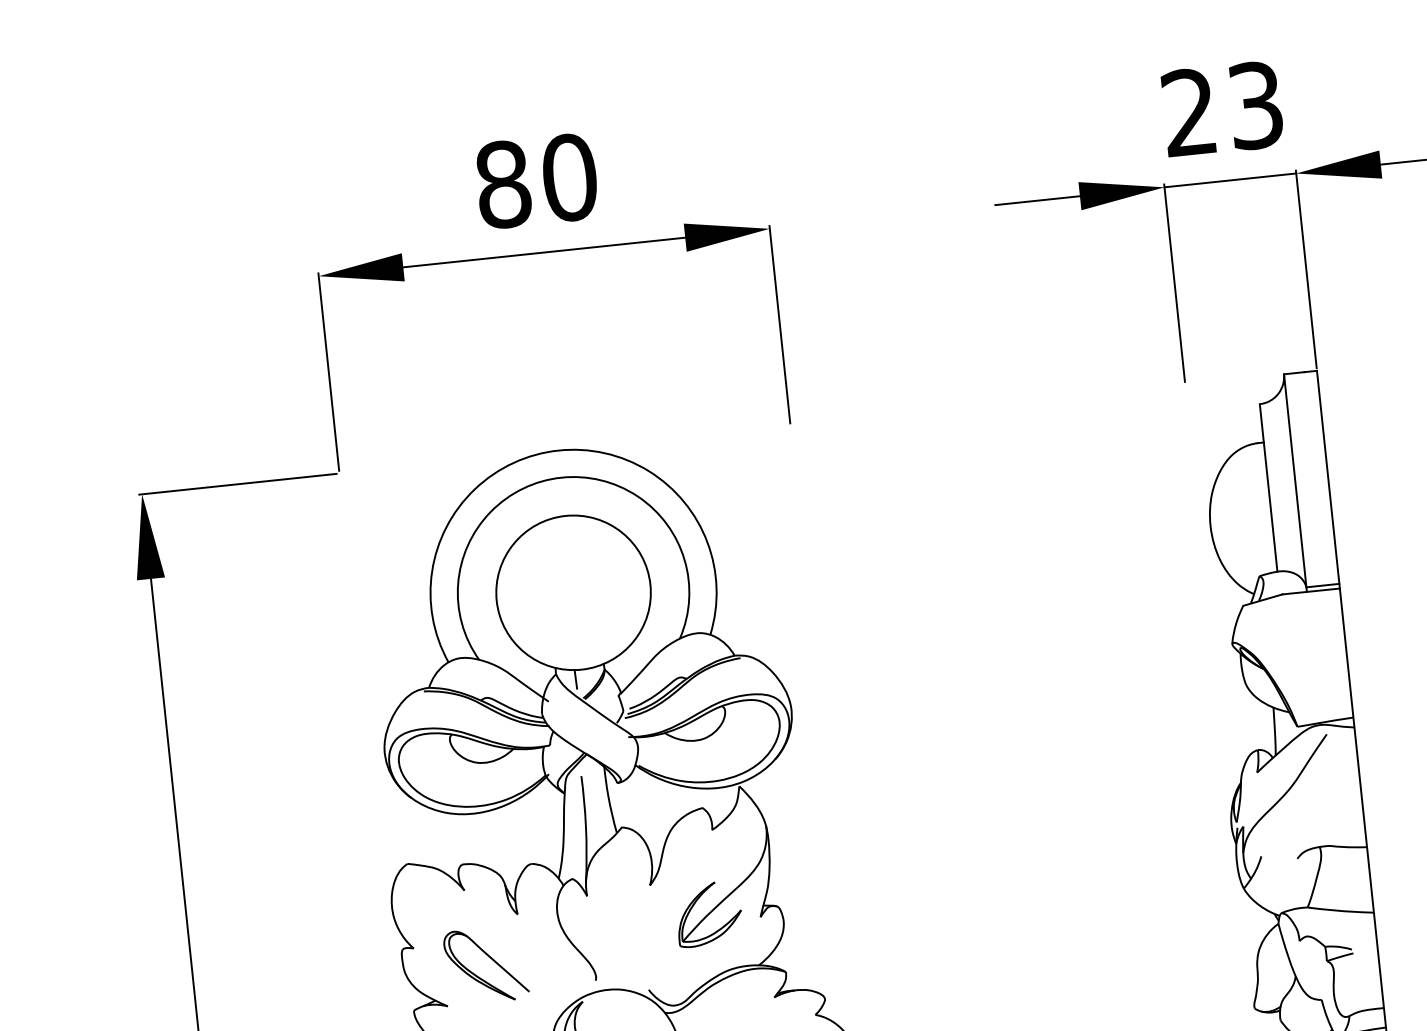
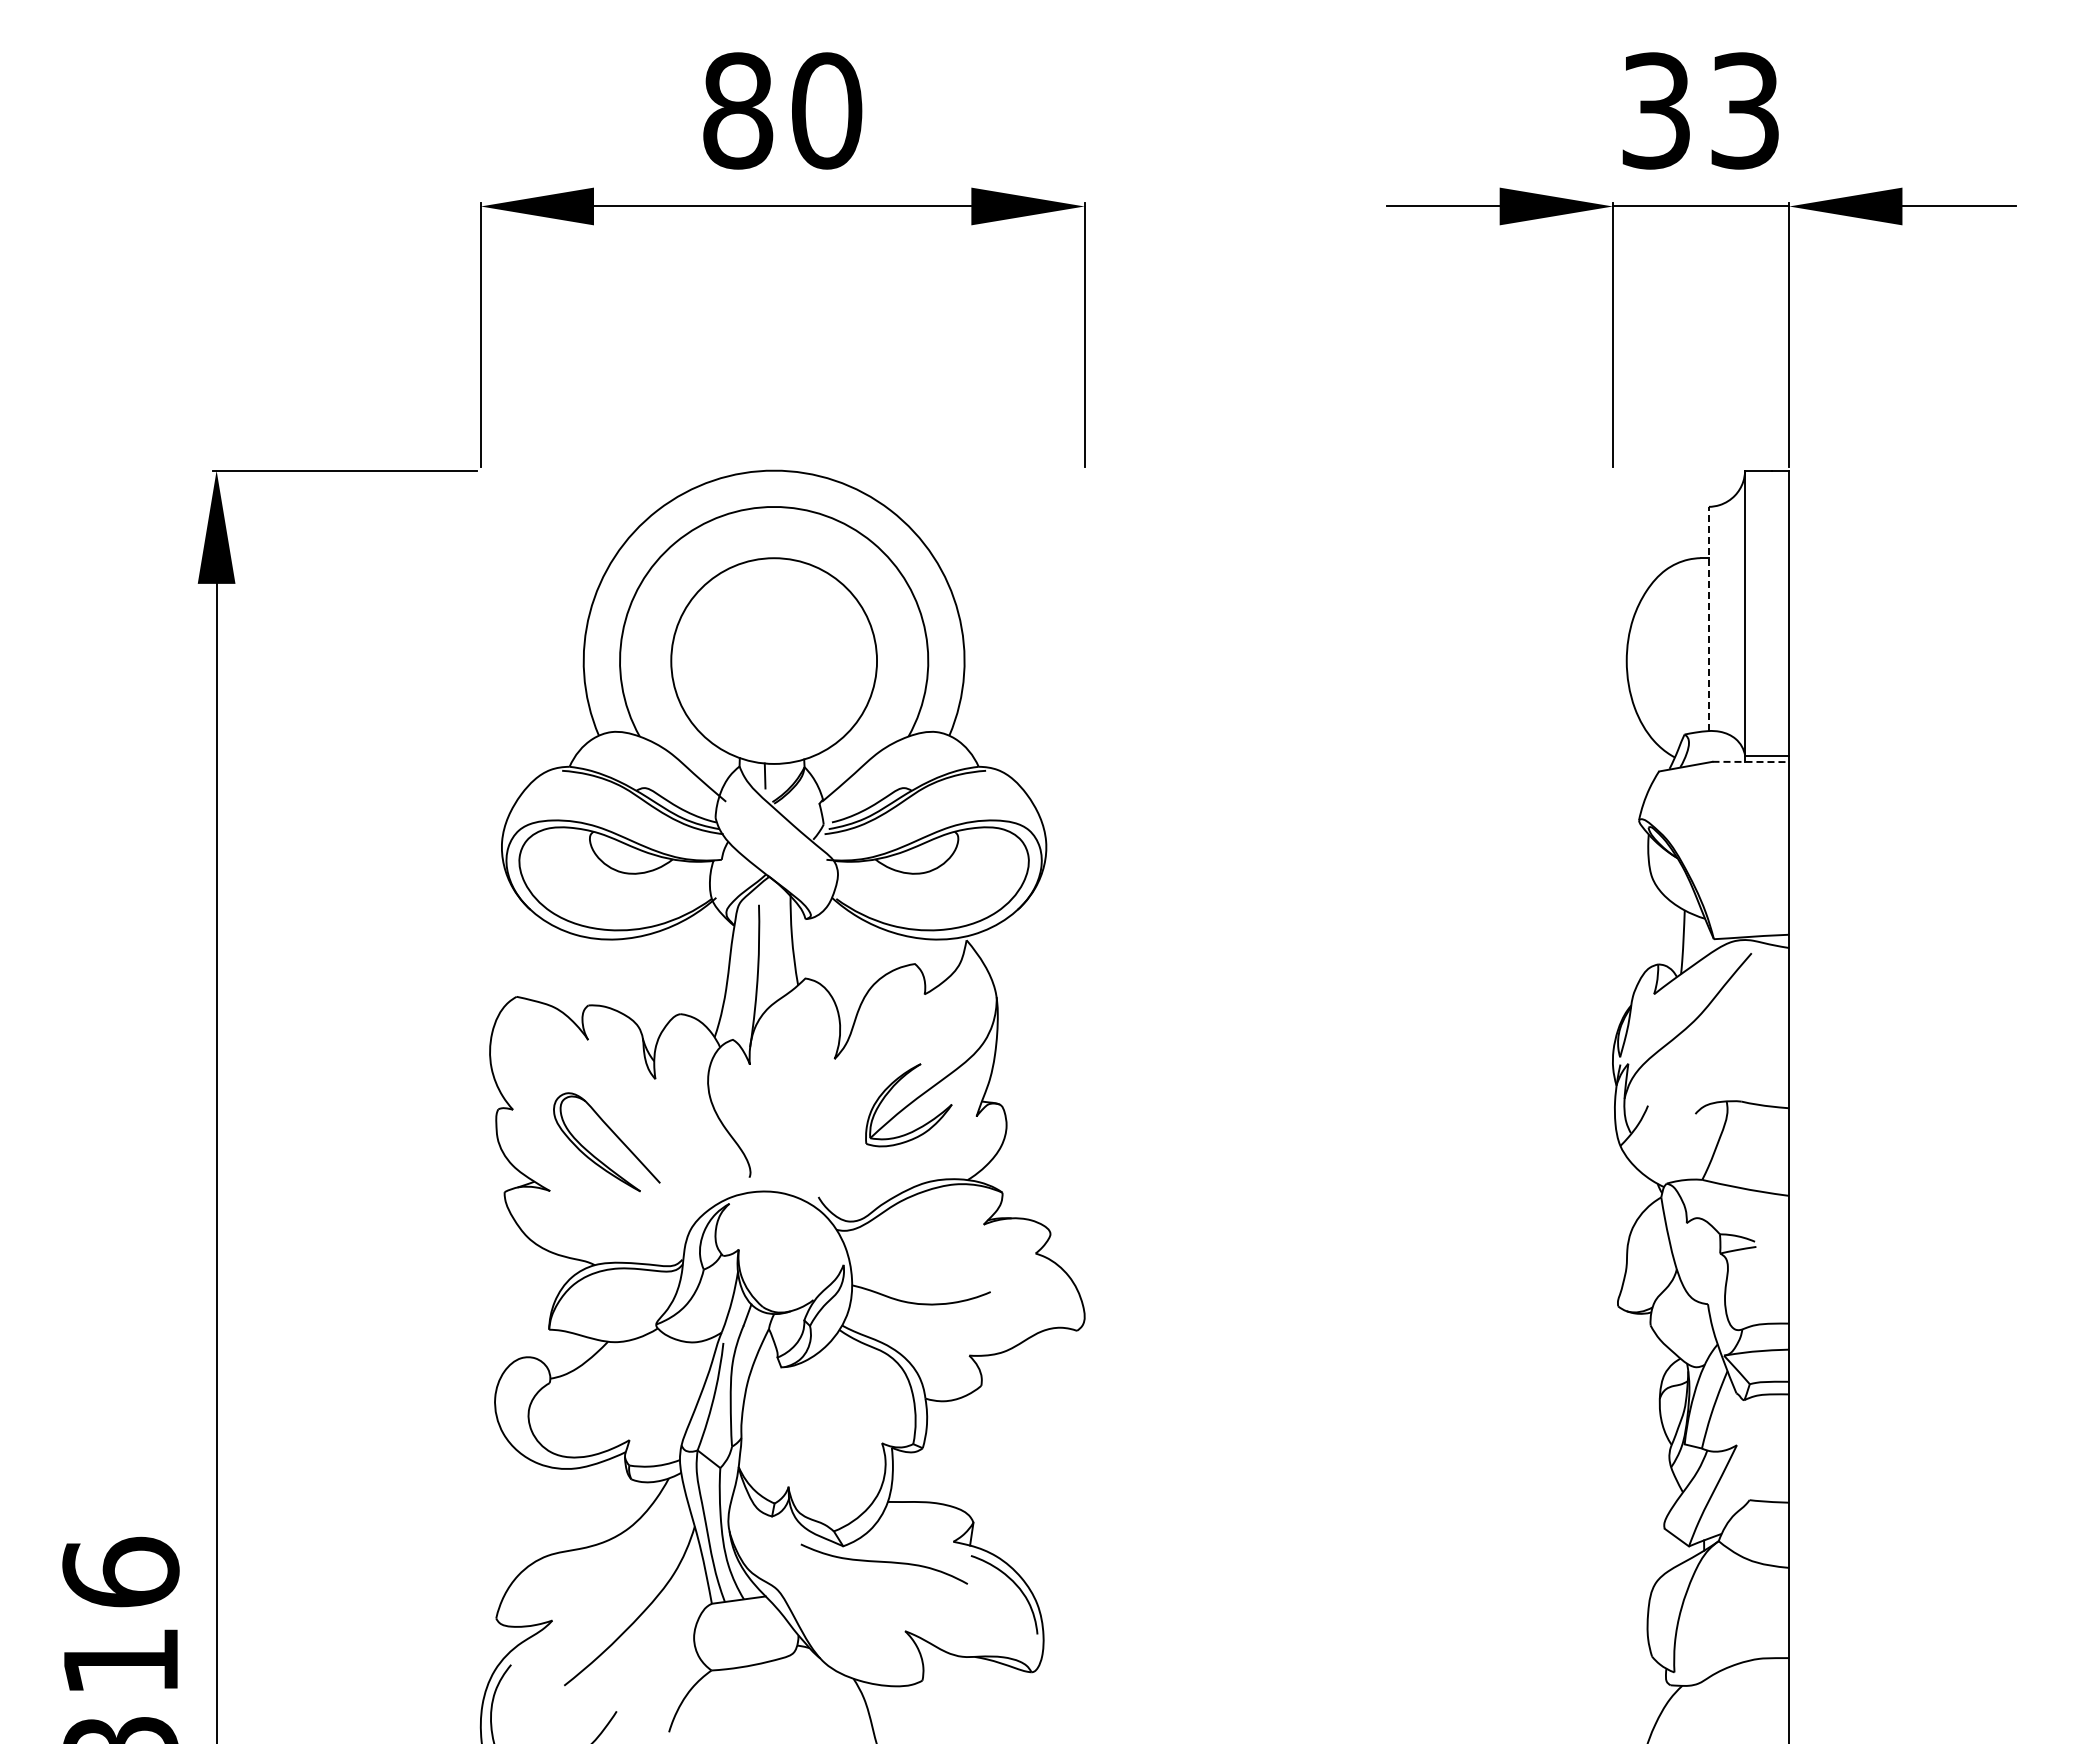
text: (1188, 112) -> (1655, 110), 23 -> 33
line: (1268, 487) -> (1708, 618), solid -> dashed
line: (1311, 591) -> (1751, 761), solid -> dashed

